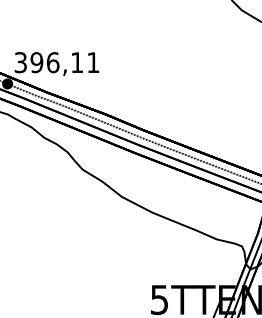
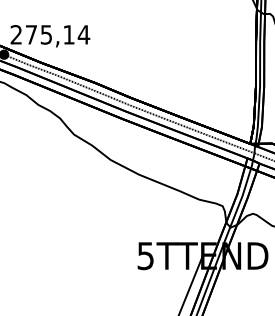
text: (57, 62) -> (50, 34), 396,11 -> 275,14

